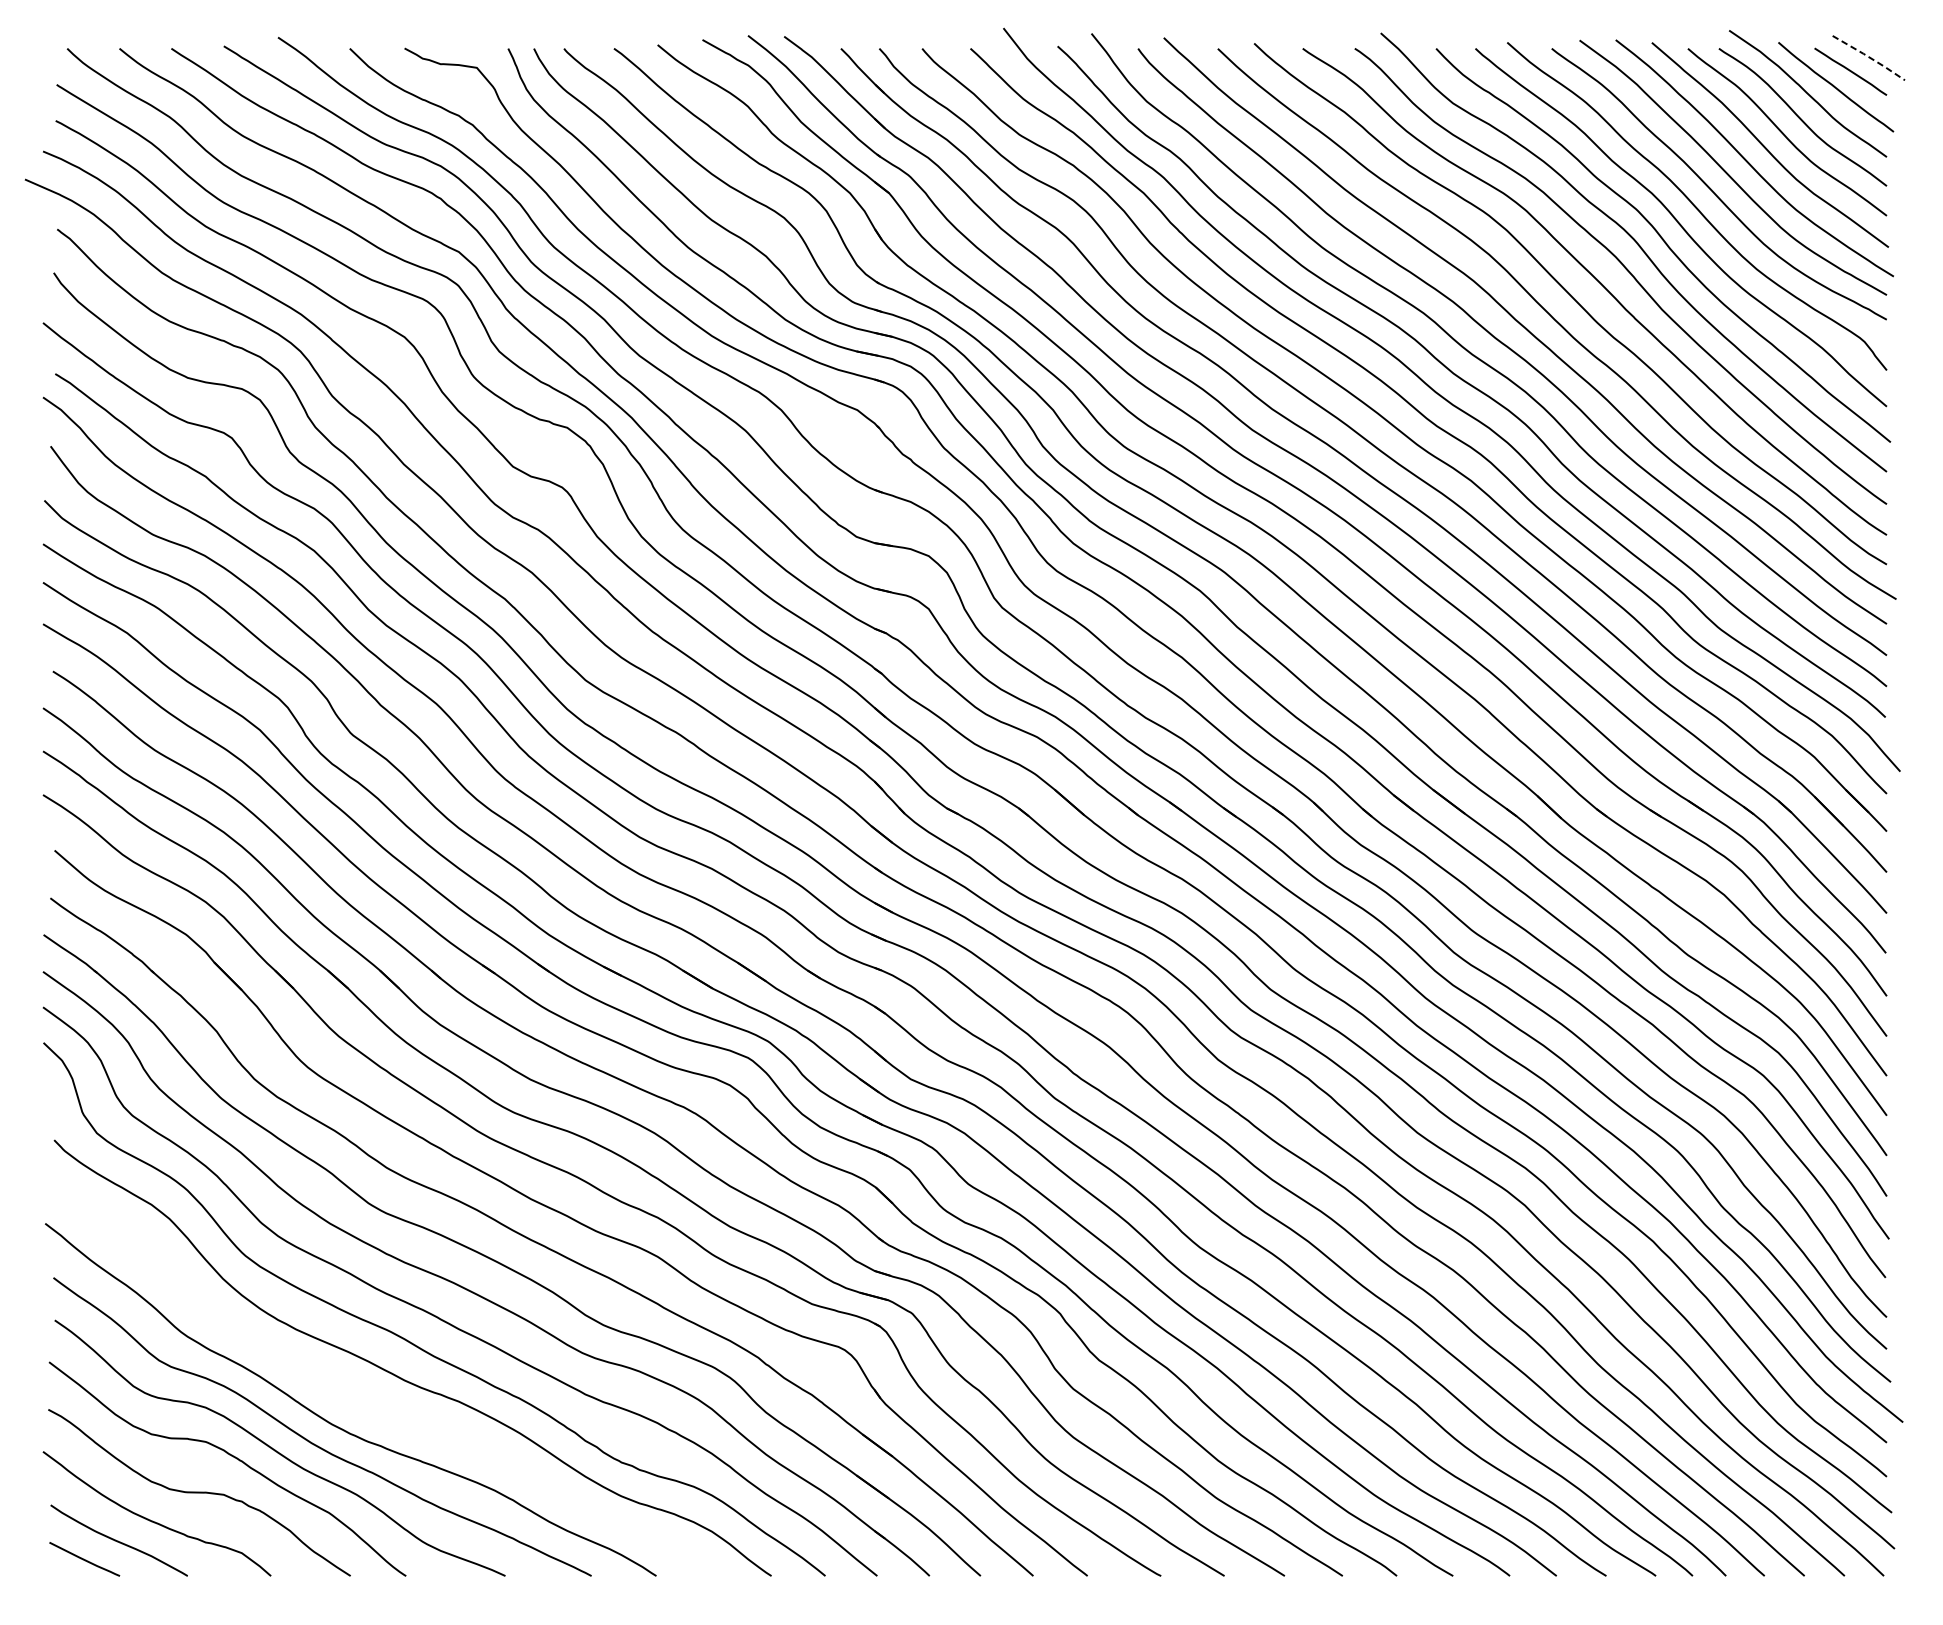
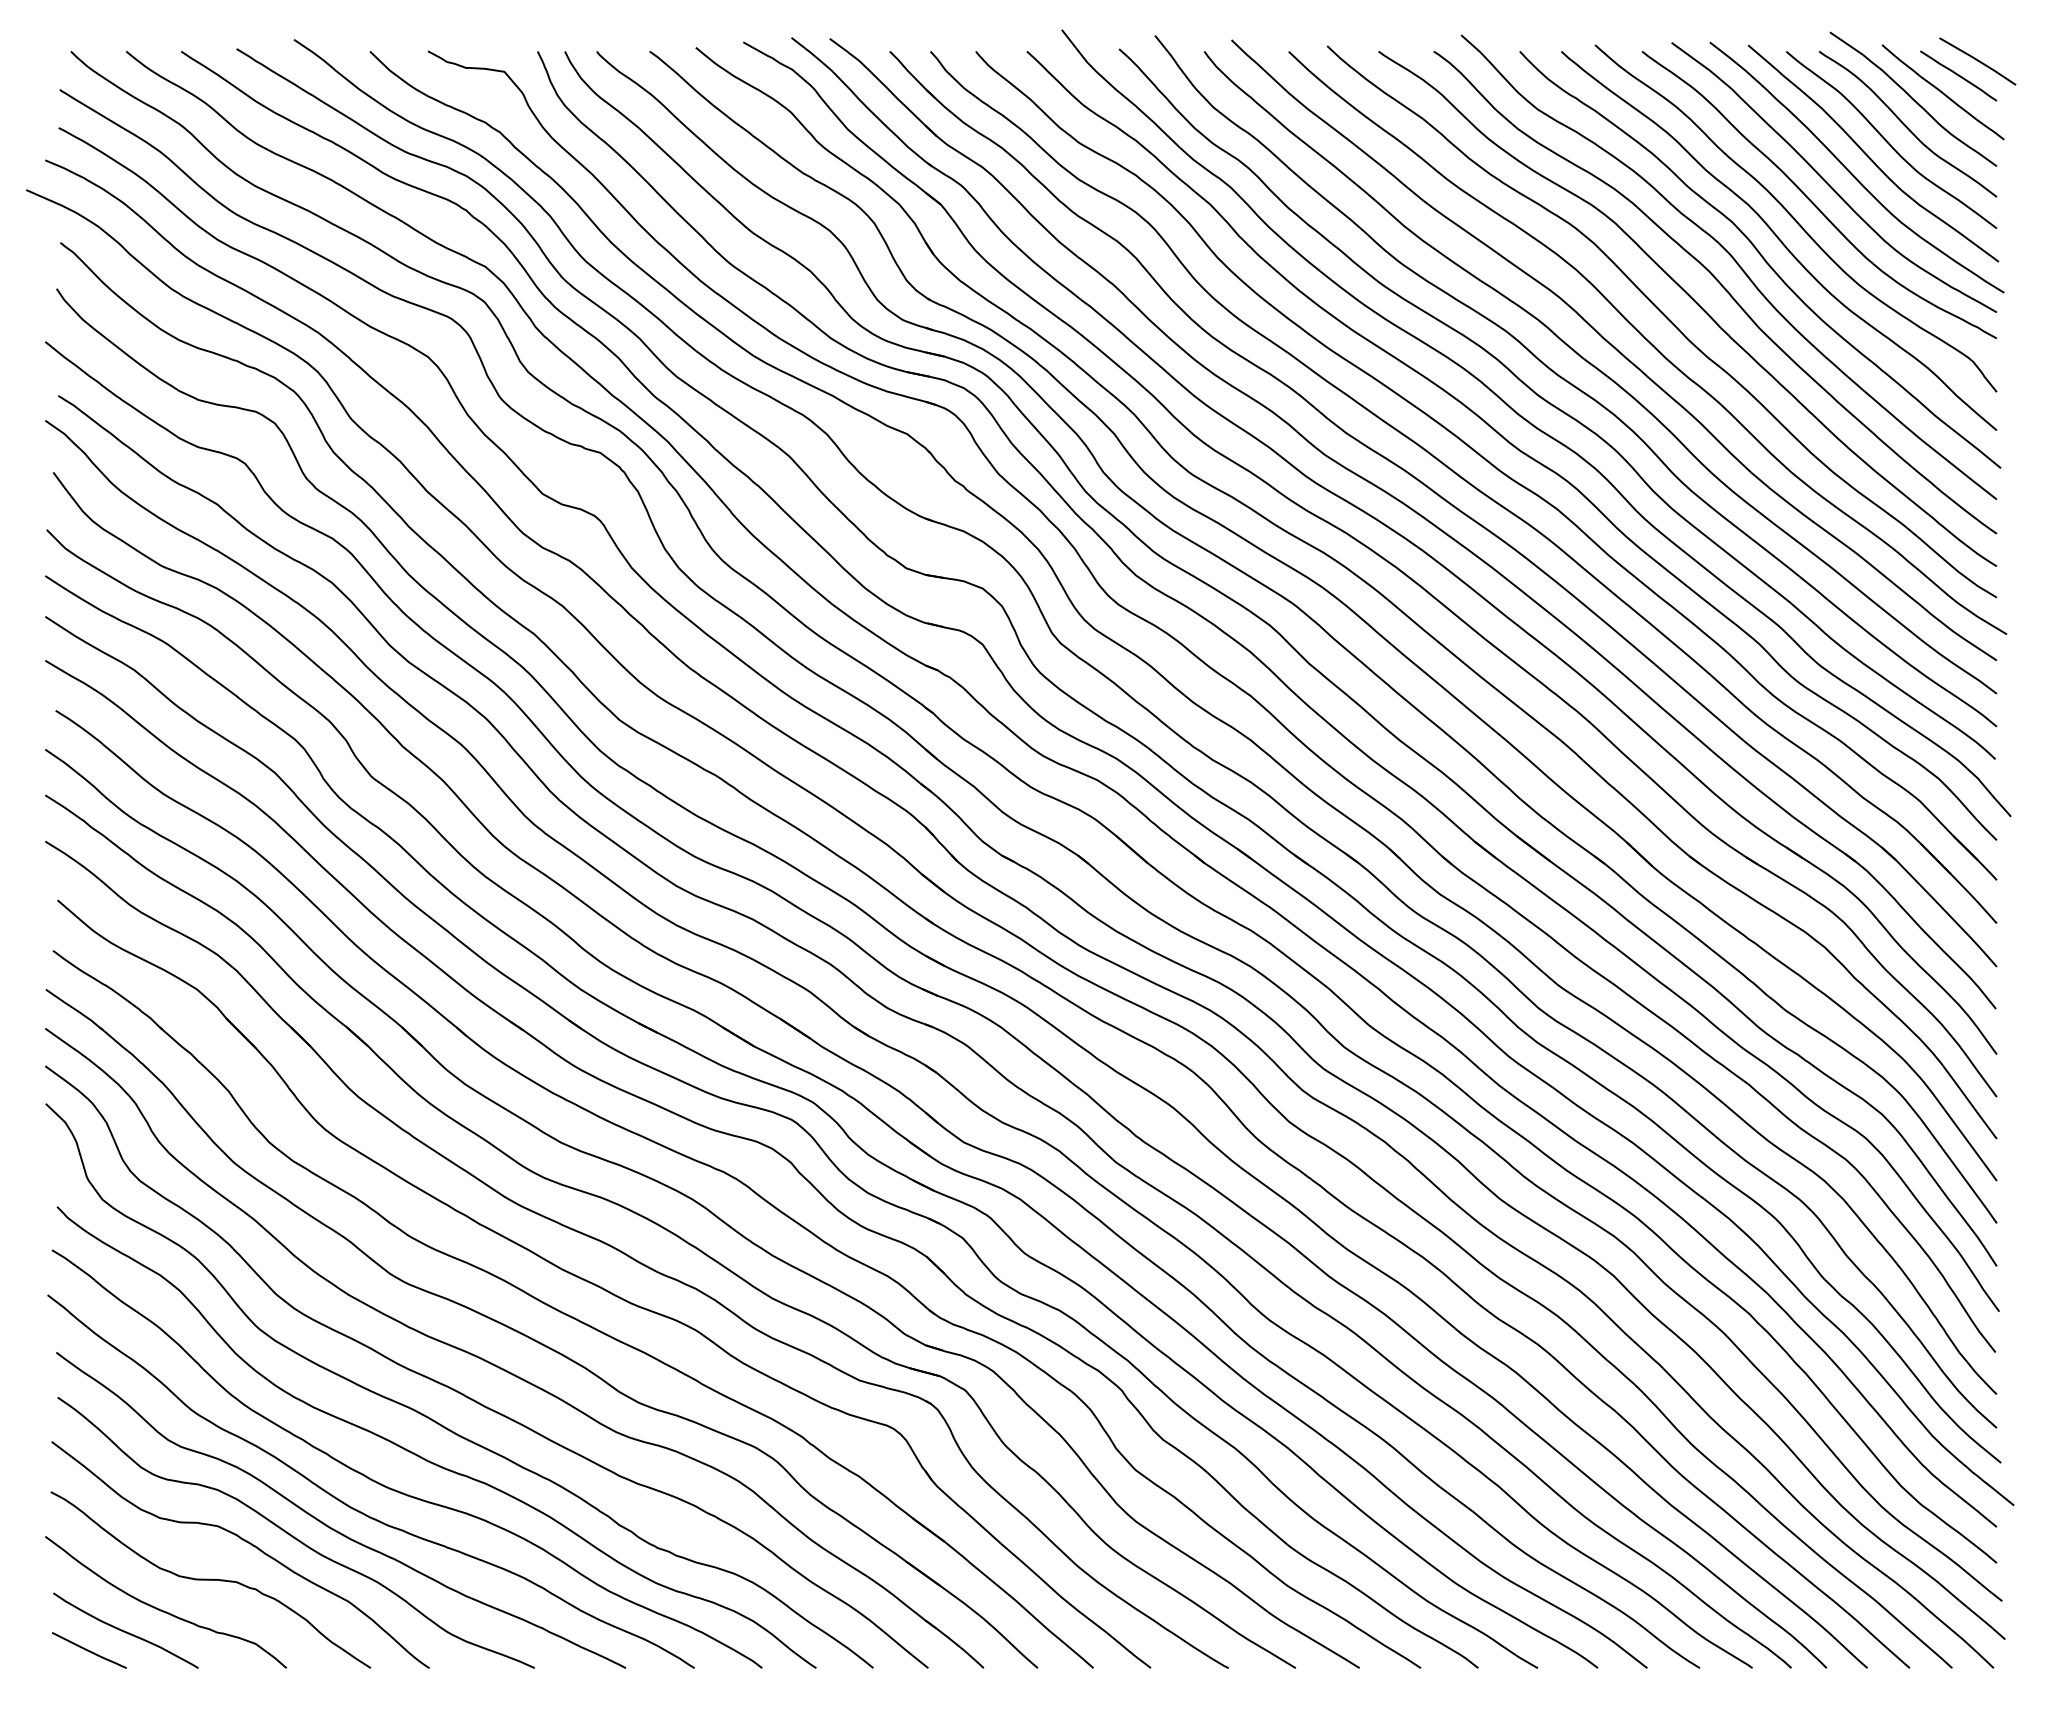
line: (1870, 58) -> (1979, 61), dashed -> solid
curve: (373, 1407) -> (395, 1489), added

